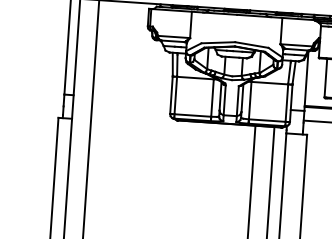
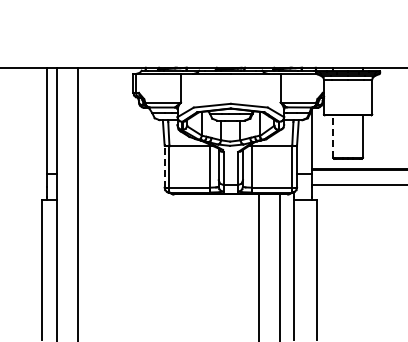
line: (326, 78) -> (333, 136), solid -> dashed
line: (171, 95) -> (164, 167), solid -> dashed

